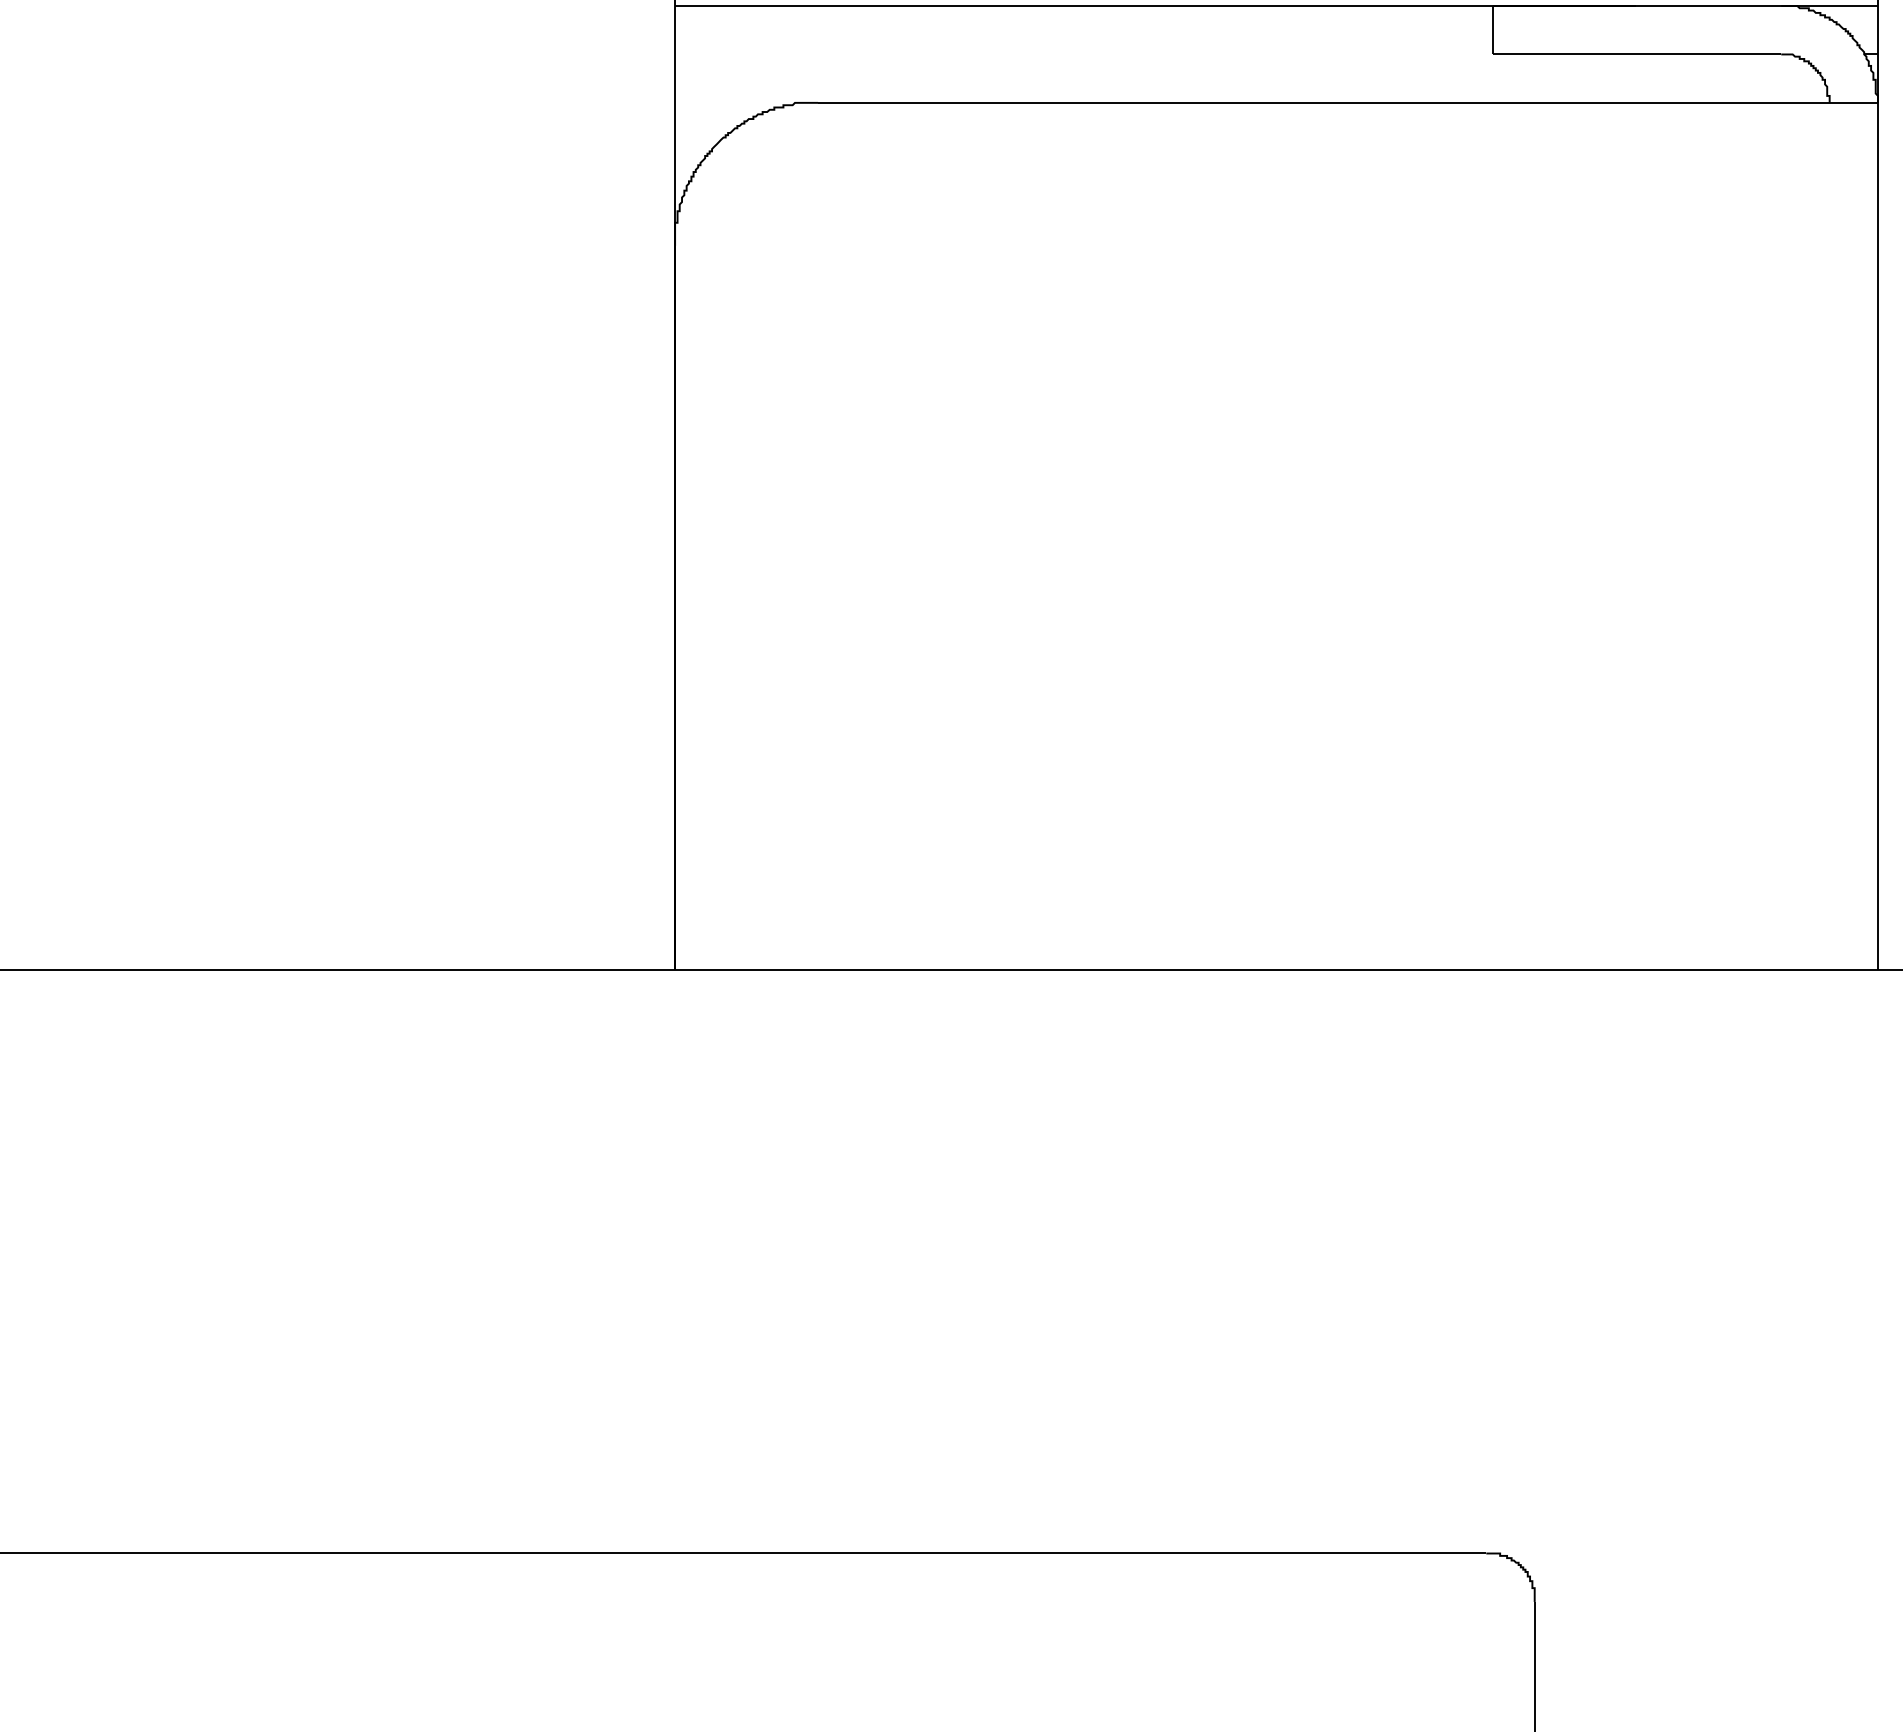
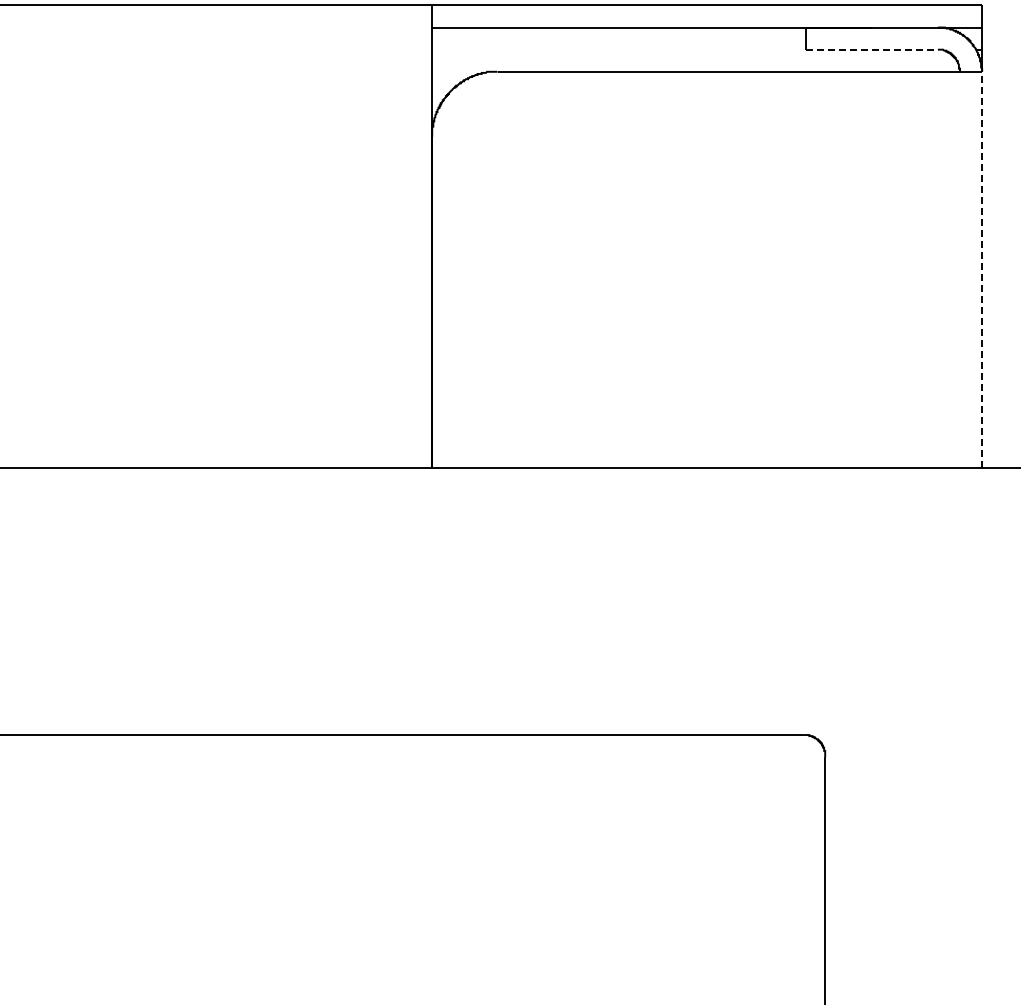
line: (1638, 54) -> (872, 49), solid -> dashed
line: (1878, 535) -> (982, 269), solid -> dashed

